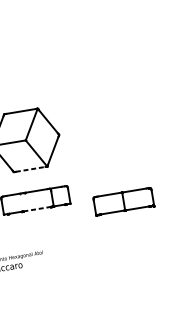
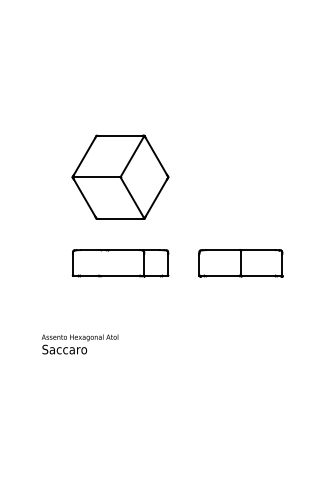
line: (31, 169) -> (121, 218), dashed -> solid
part: (123, 201) -> (240, 263), moved
line: (37, 209) -> (120, 275), dashed -> solid

